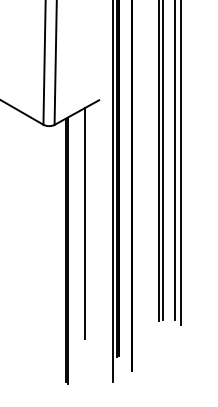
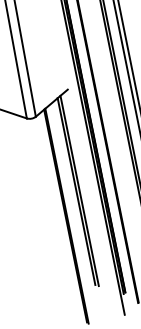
line: (88, 223) -> (79, 190), added

